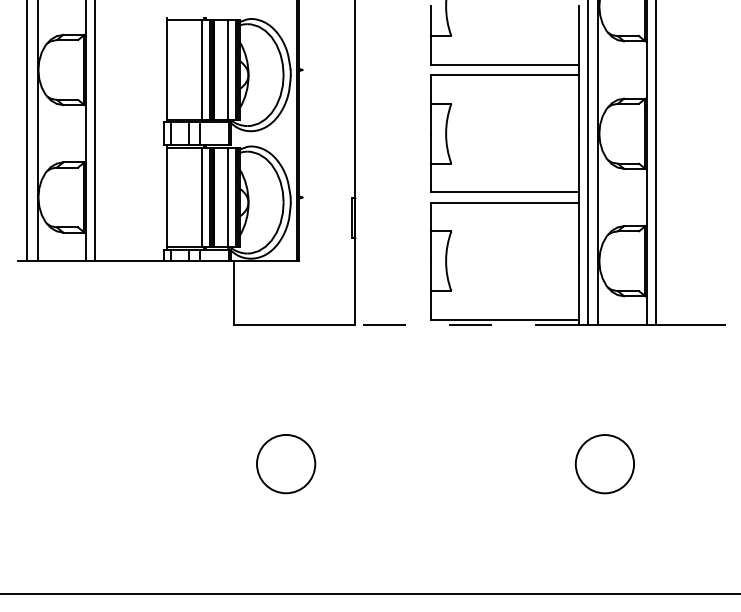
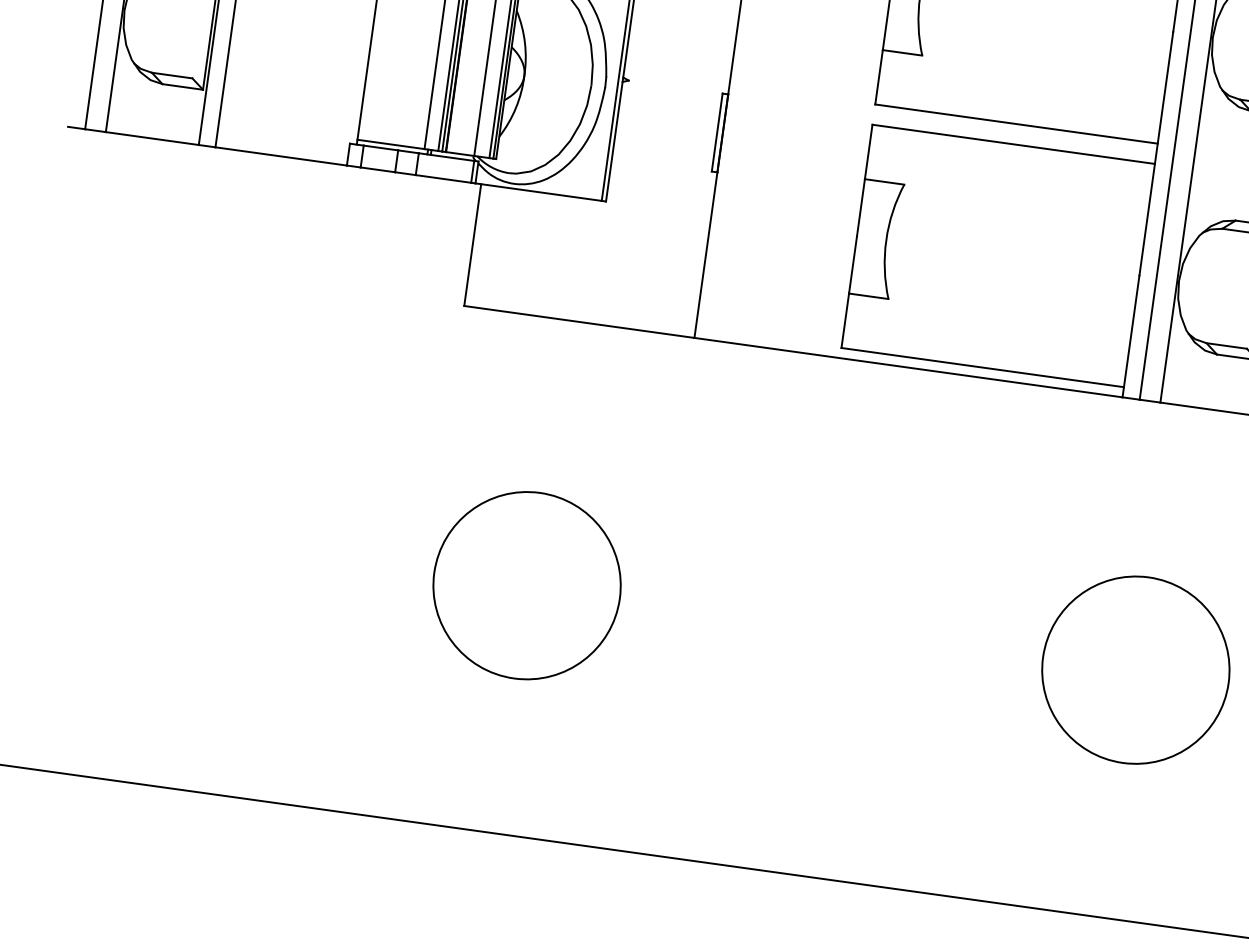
line: (466, 325) -> (908, 368), dashed -> solid
circle: (285, 463) -> (525, 584), size x1.67
circle: (604, 463) -> (1135, 668), size x1.67

